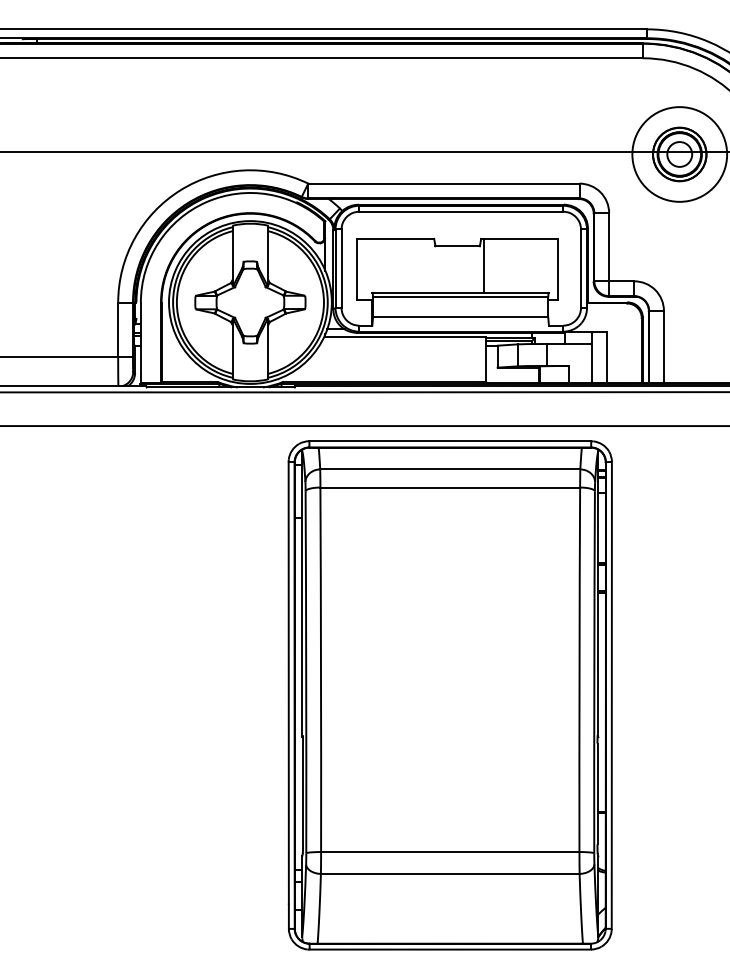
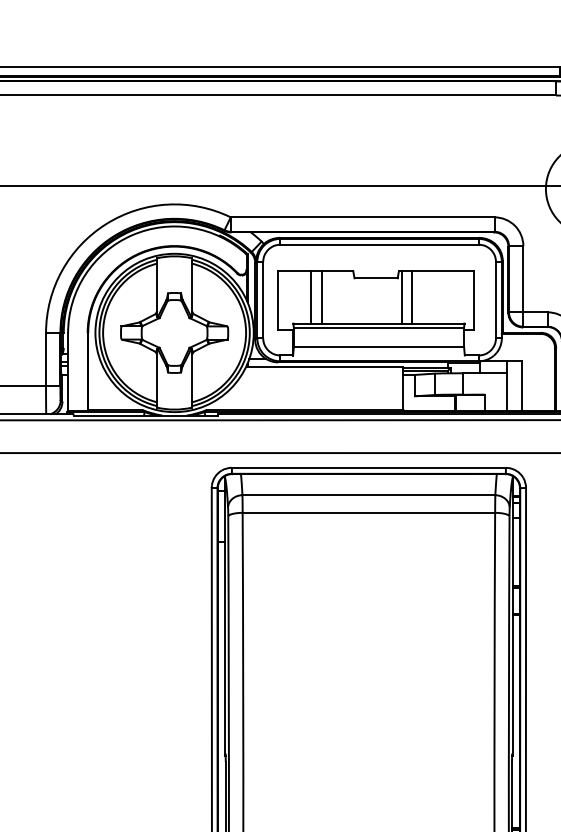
line: (391, 265) -> (311, 296), added
line: (401, 265) -> (321, 296), added
line: (494, 265) -> (411, 296), added

